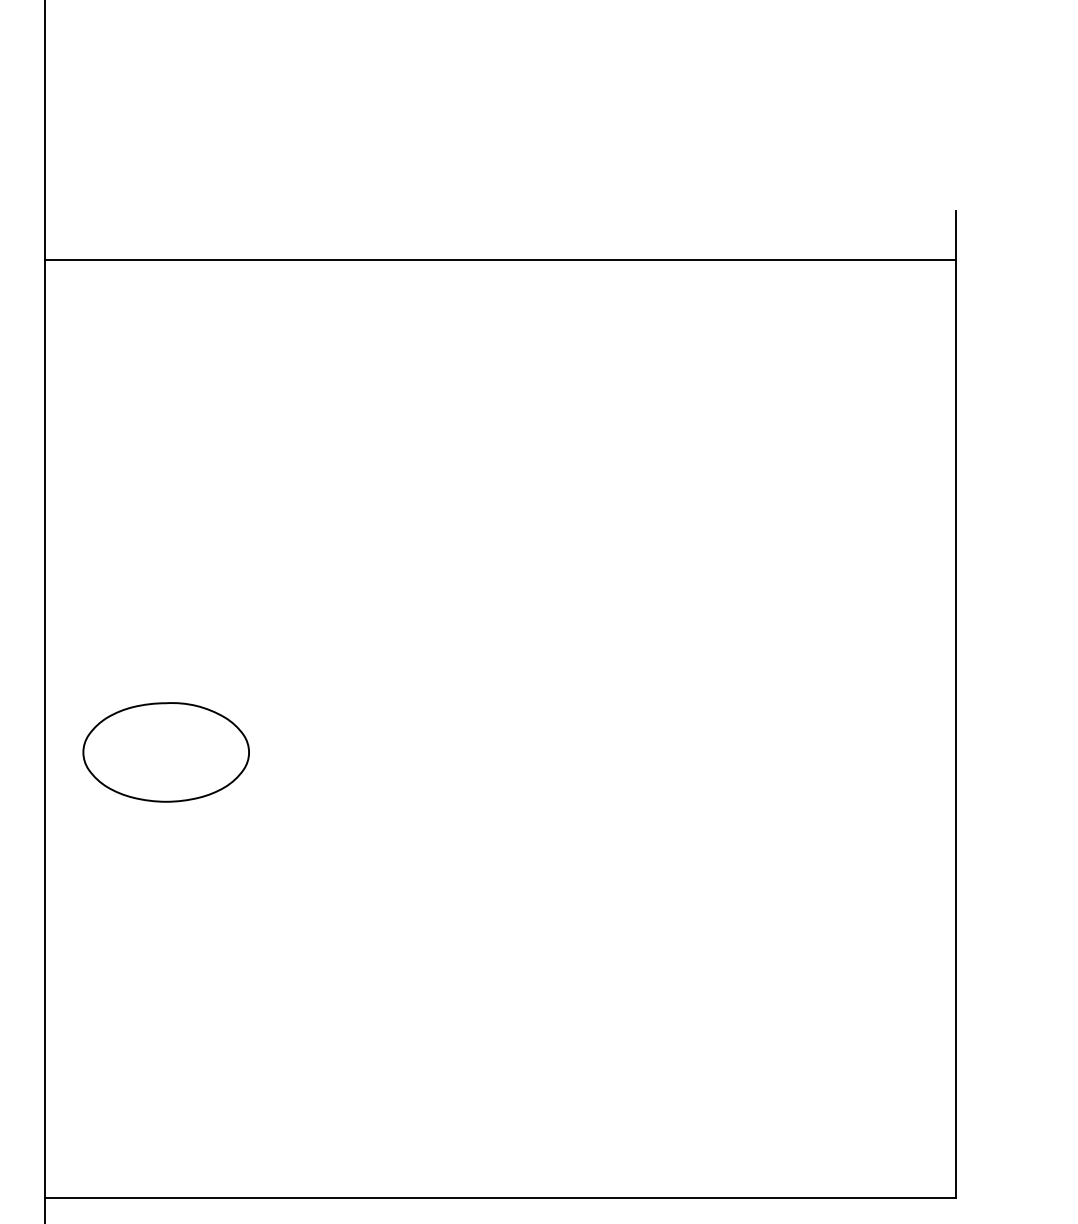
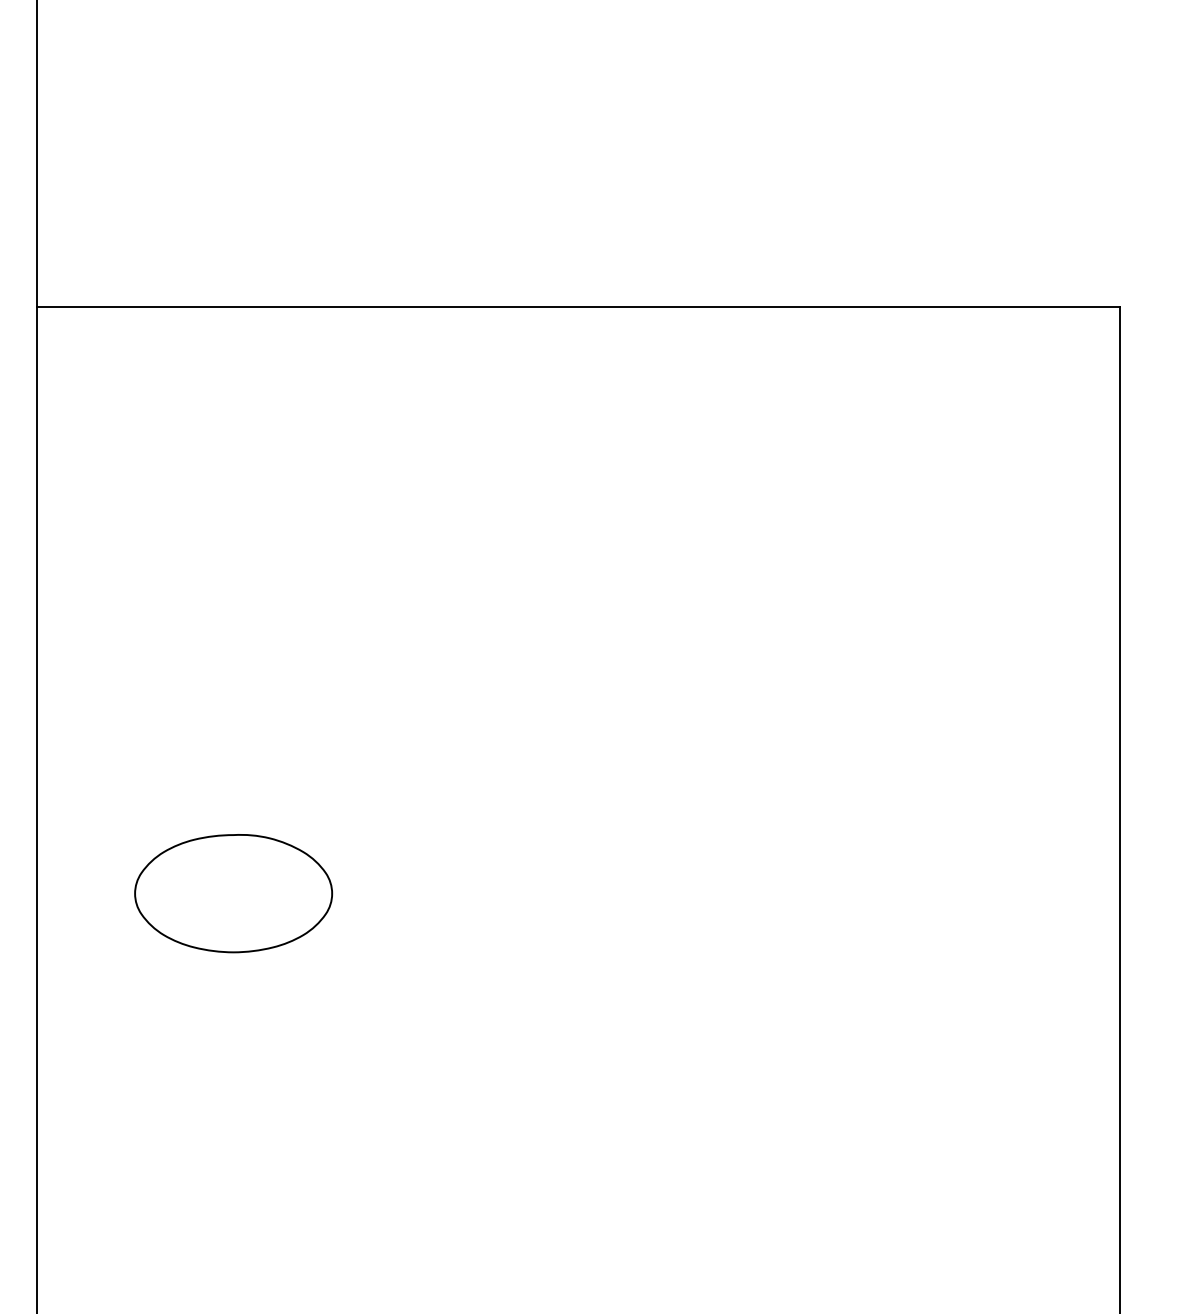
line: (499, 260) -> (577, 307), moved
part: (165, 752) -> (232, 893), moved

